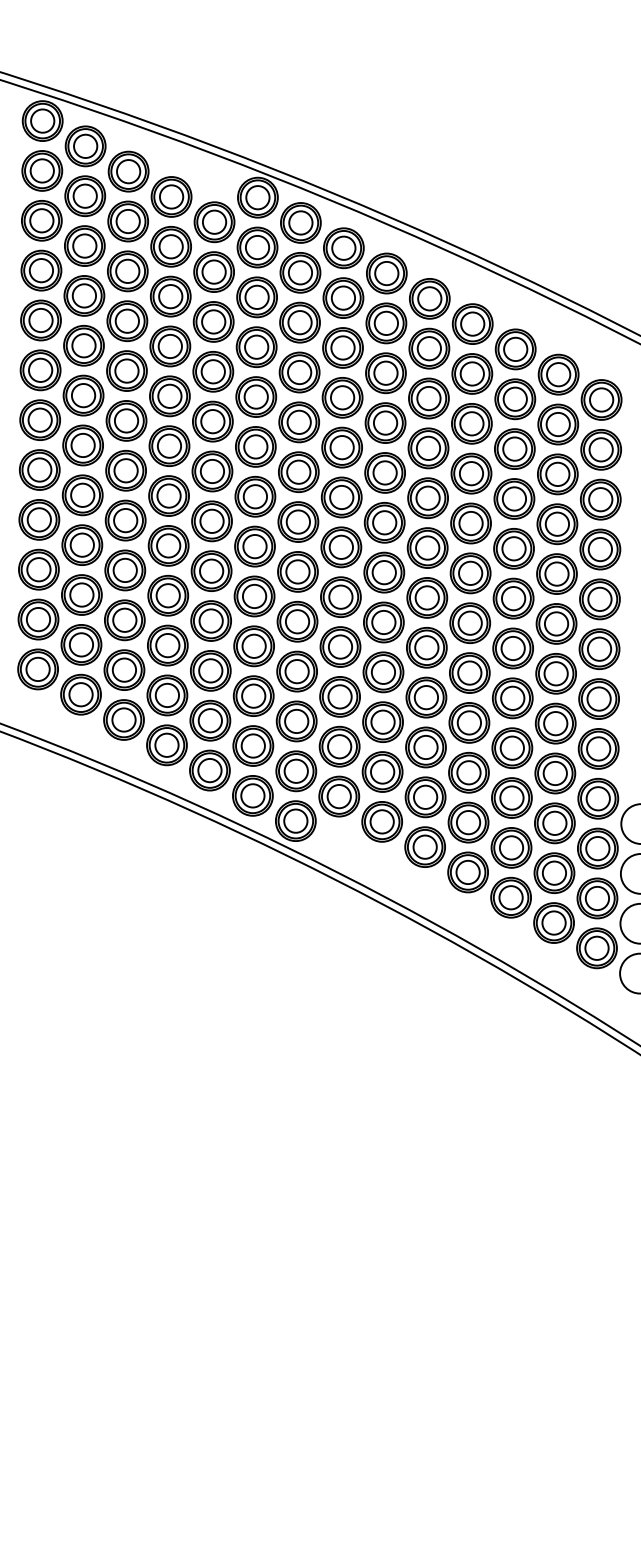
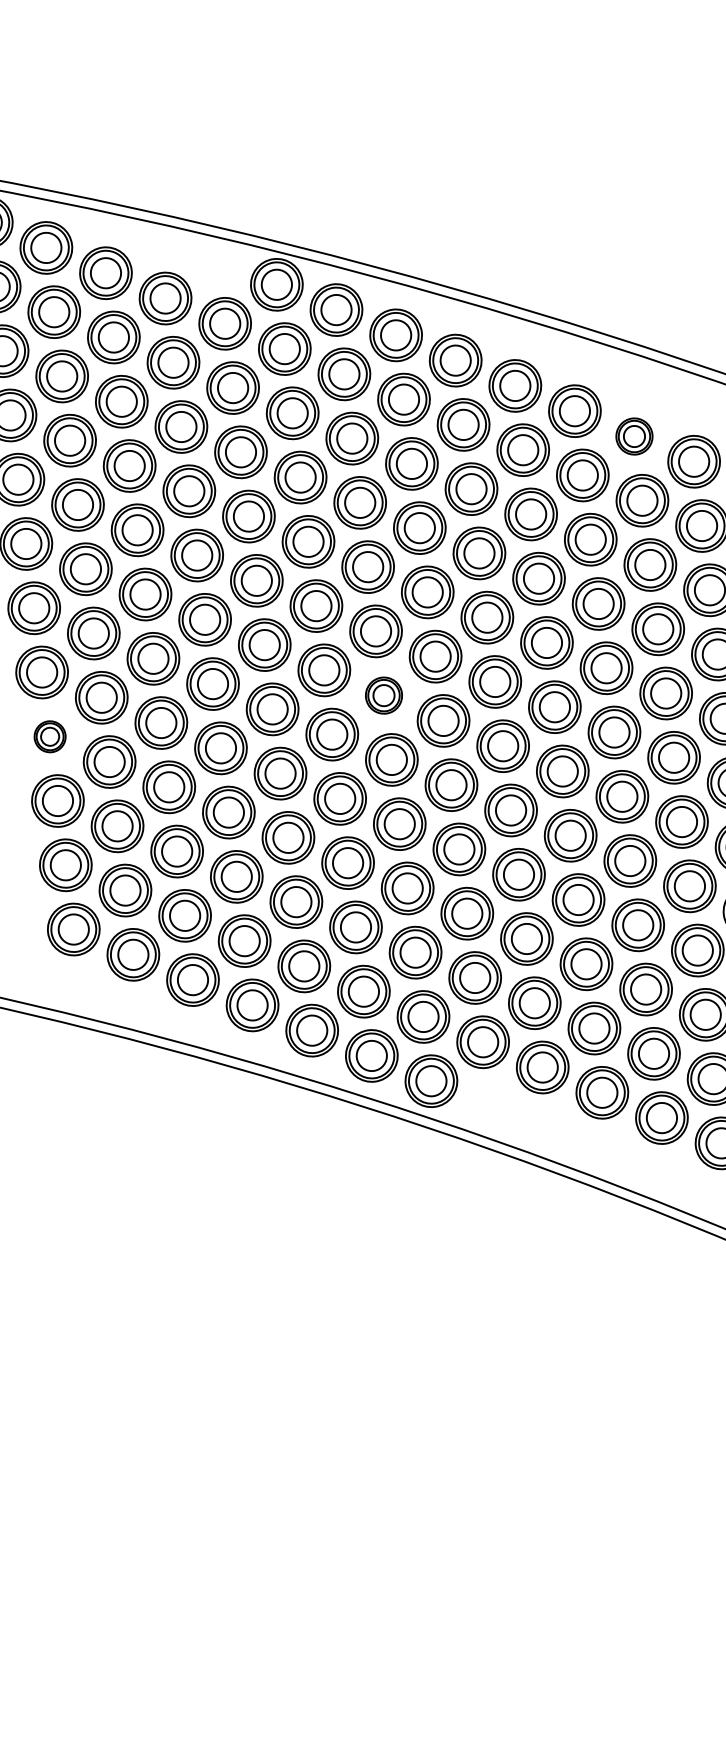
part: (515, 349) -> (634, 436), size x0.7
part: (39, 519) -> (50, 736), size x0.6
part: (298, 521) -> (384, 694), size x0.7

